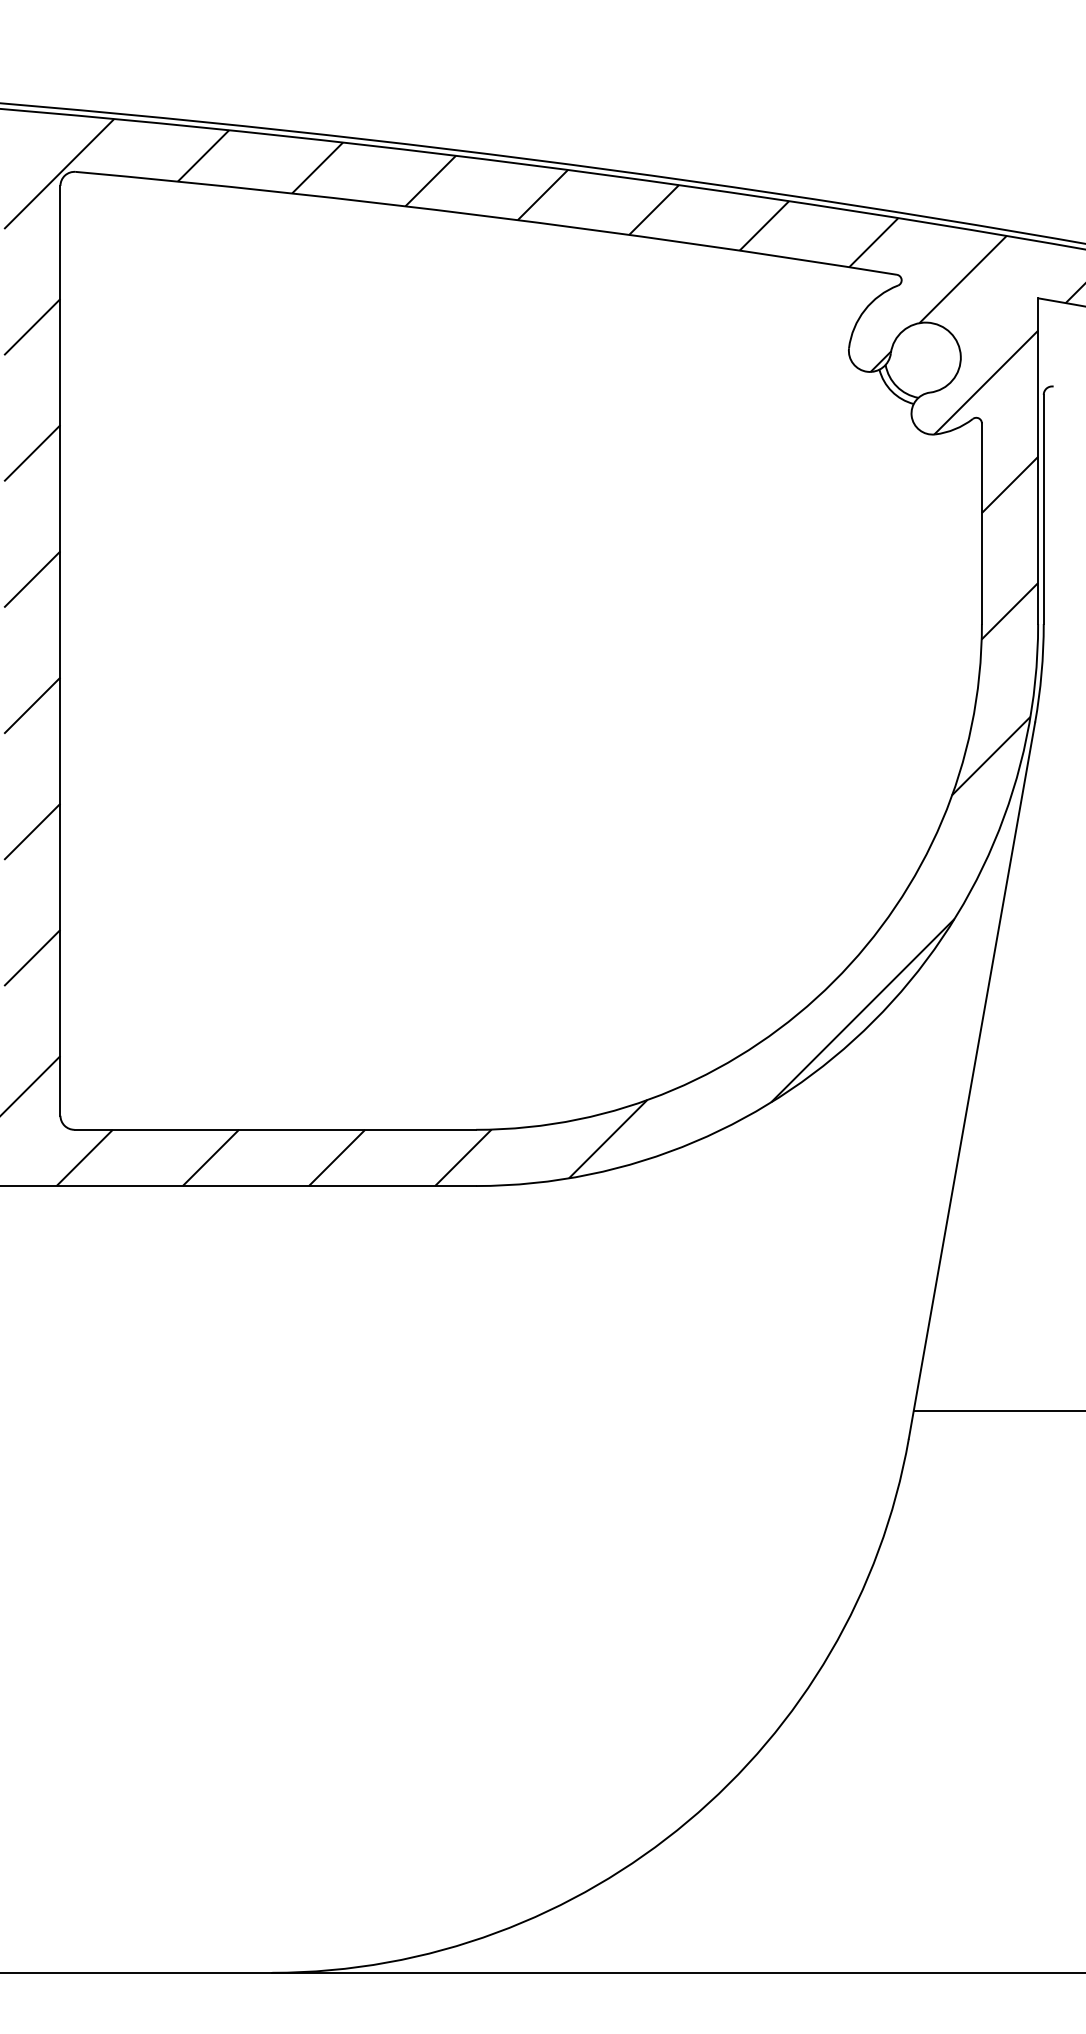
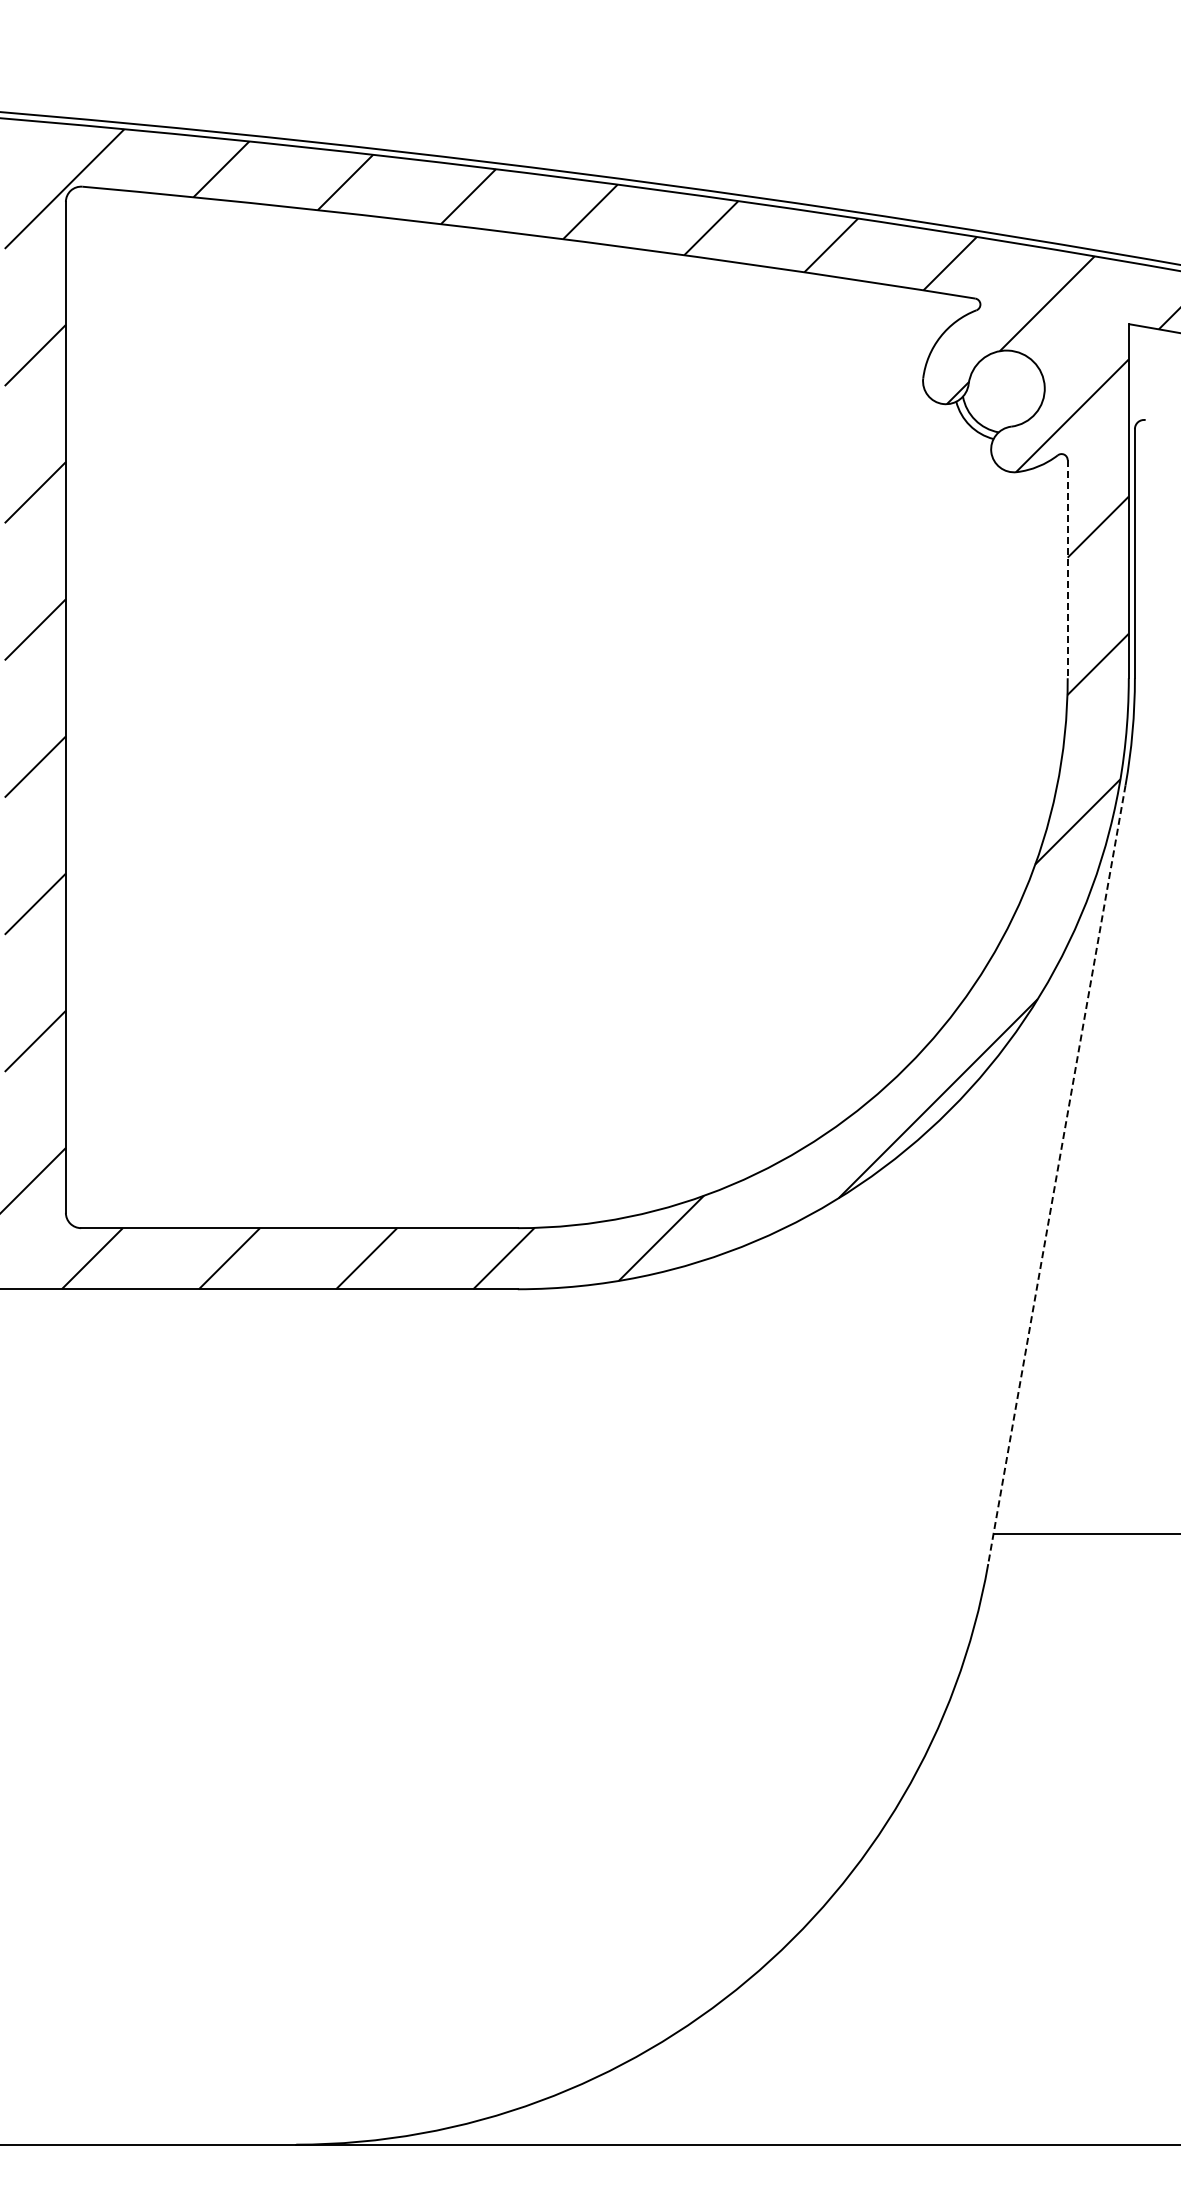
line: (981, 523) -> (1067, 569), solid -> dashed
line: (971, 1081) -> (1056, 1175), solid -> dashed

